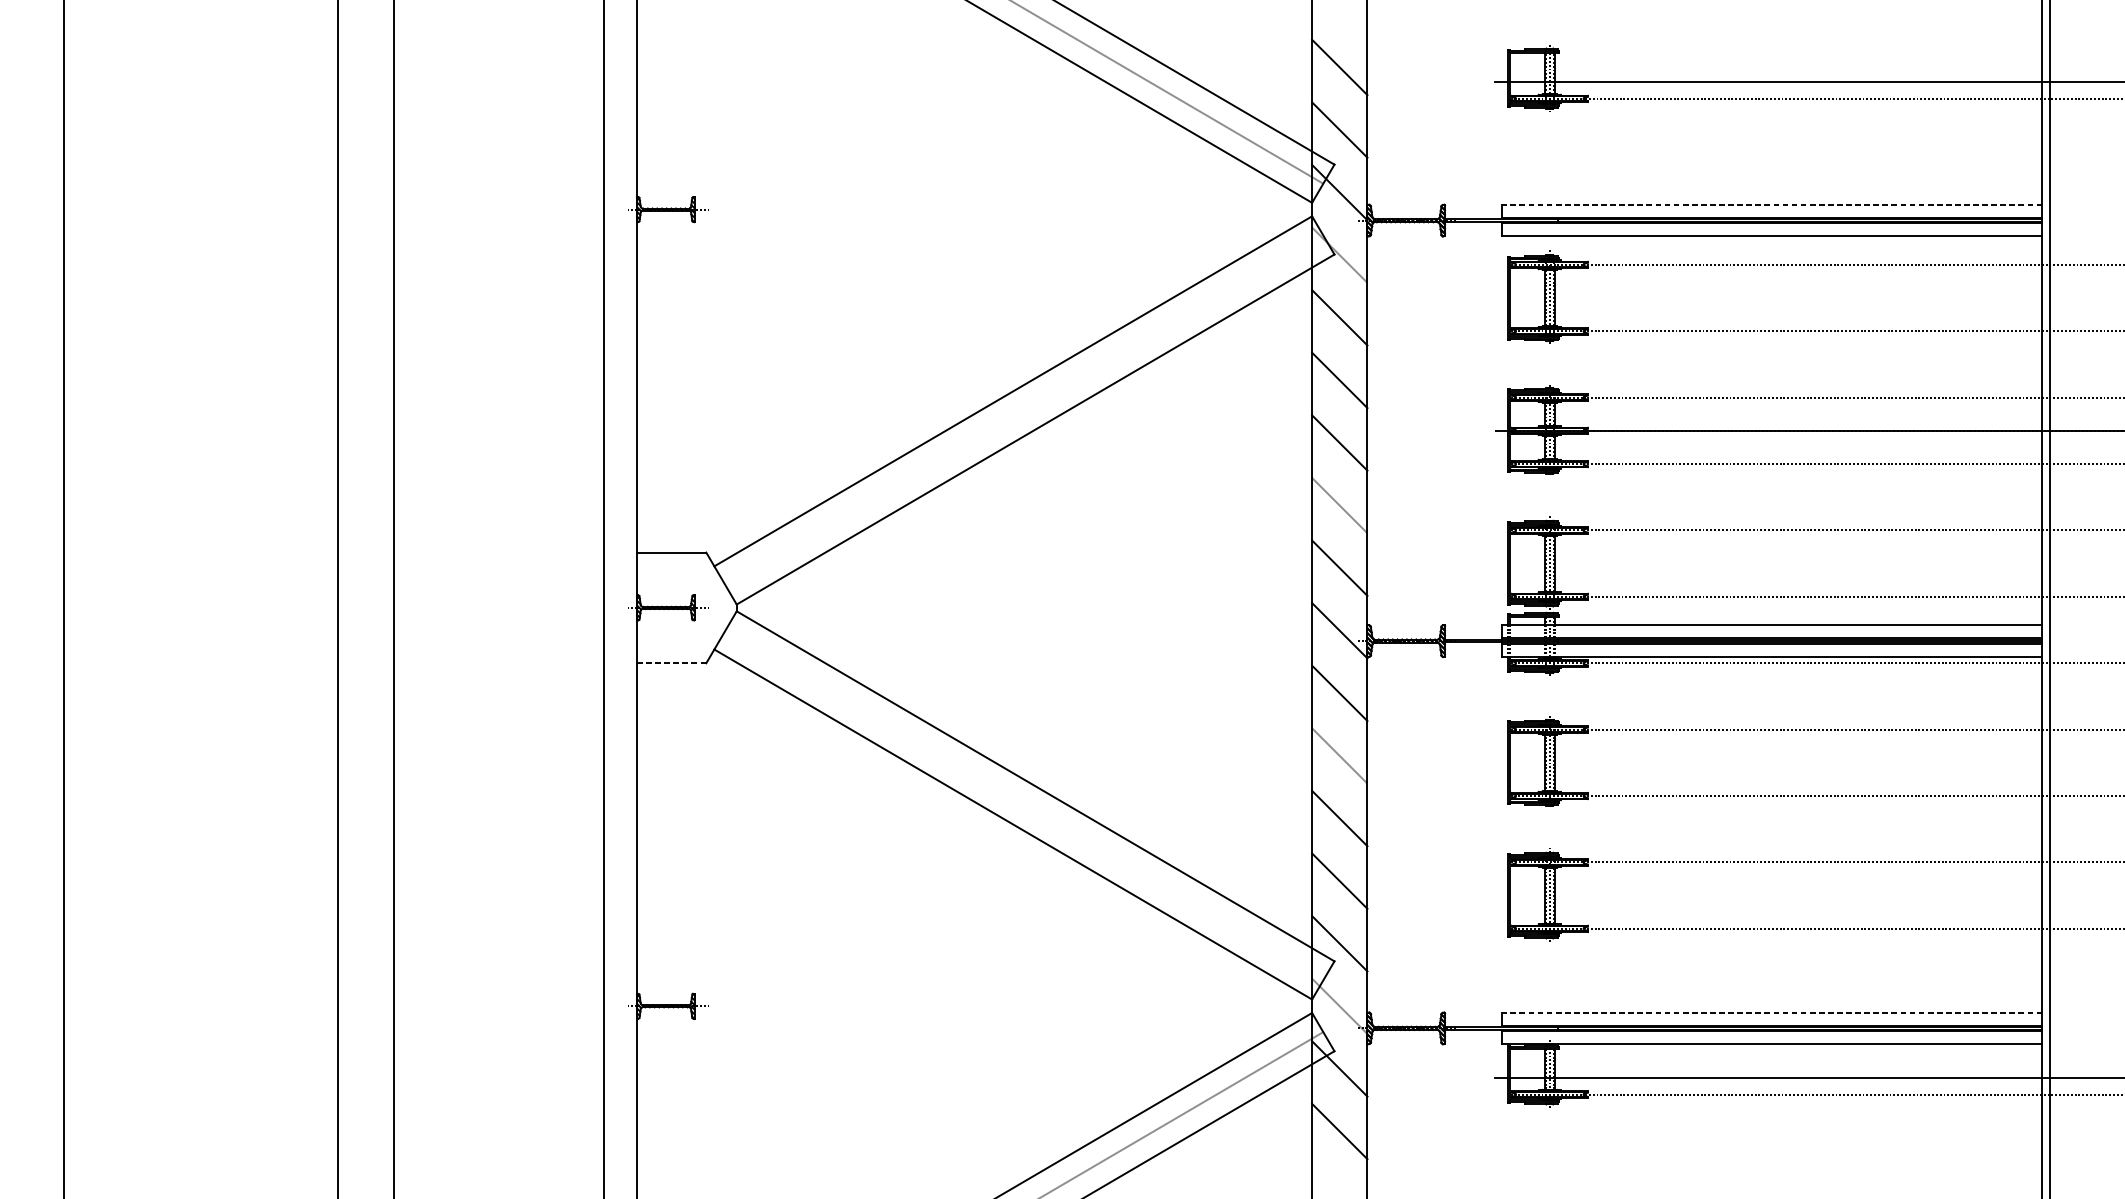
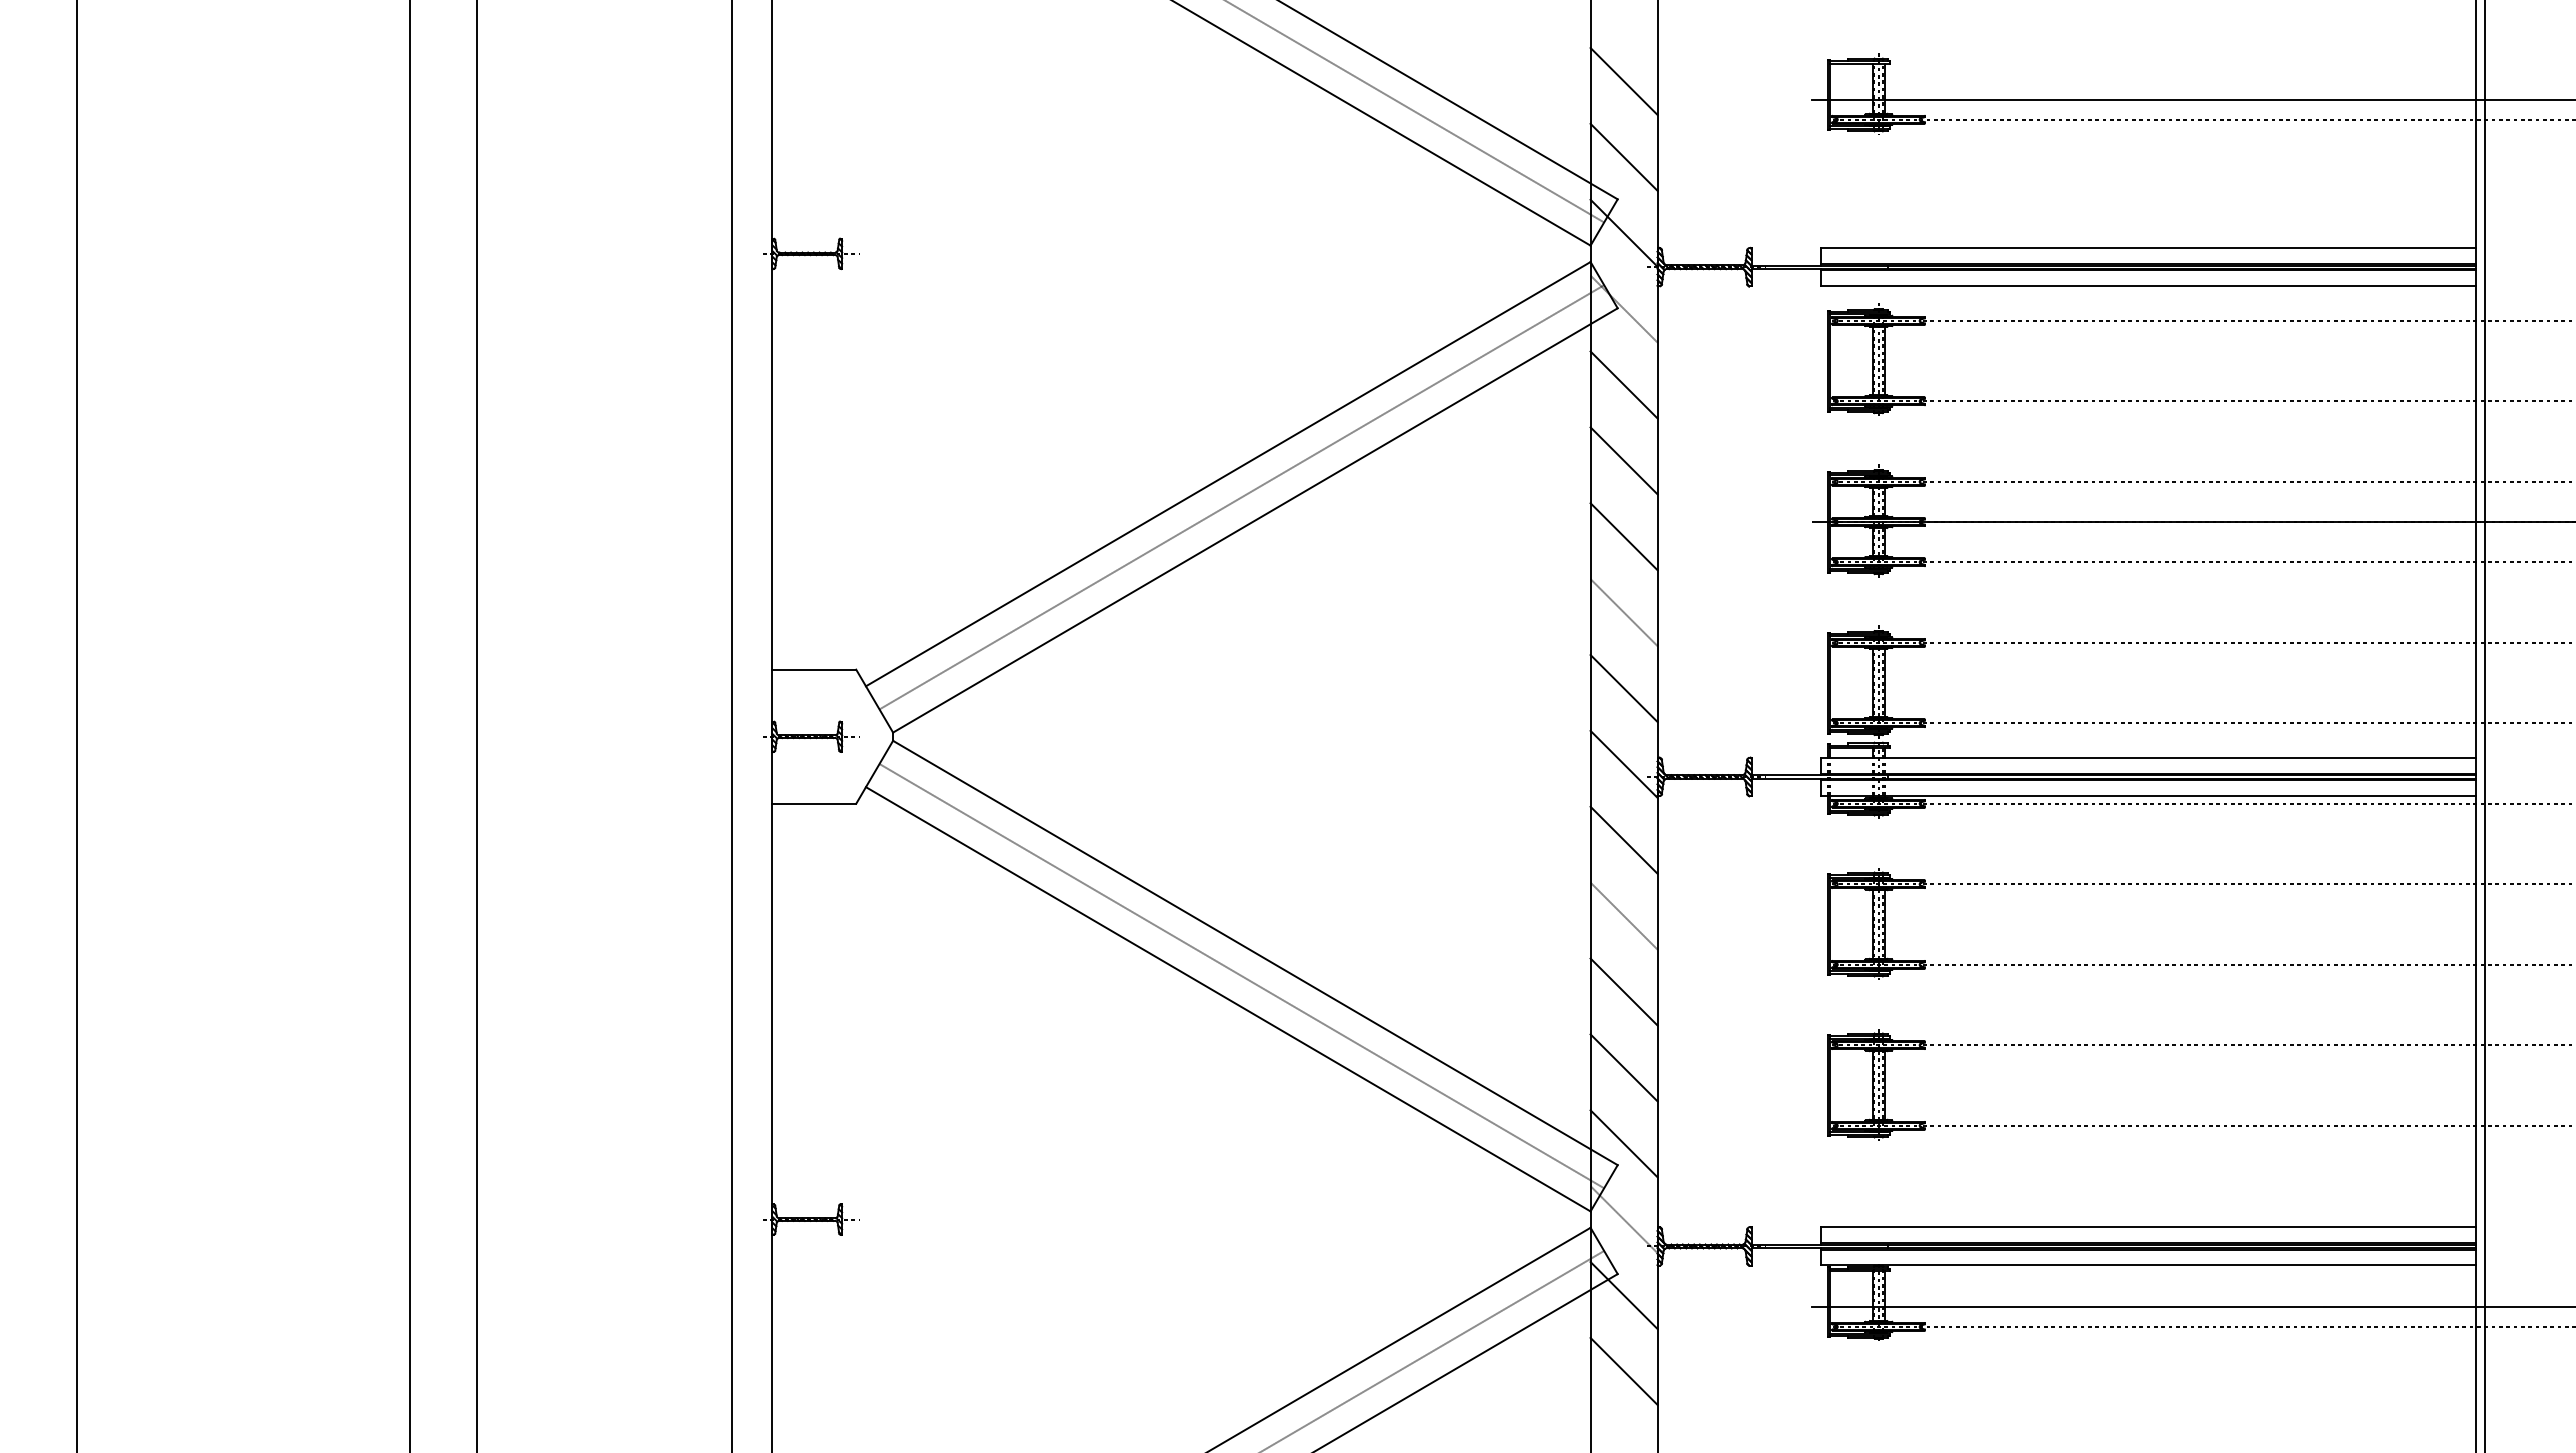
line: (1772, 205) -> (2148, 248), dashed -> solid
line: (1024, 410) -> (1241, 497), added
line: (671, 663) -> (814, 803), dashed -> solid
line: (1024, 805) -> (1241, 976), added
line: (1772, 1012) -> (2148, 1227), dashed -> solid

